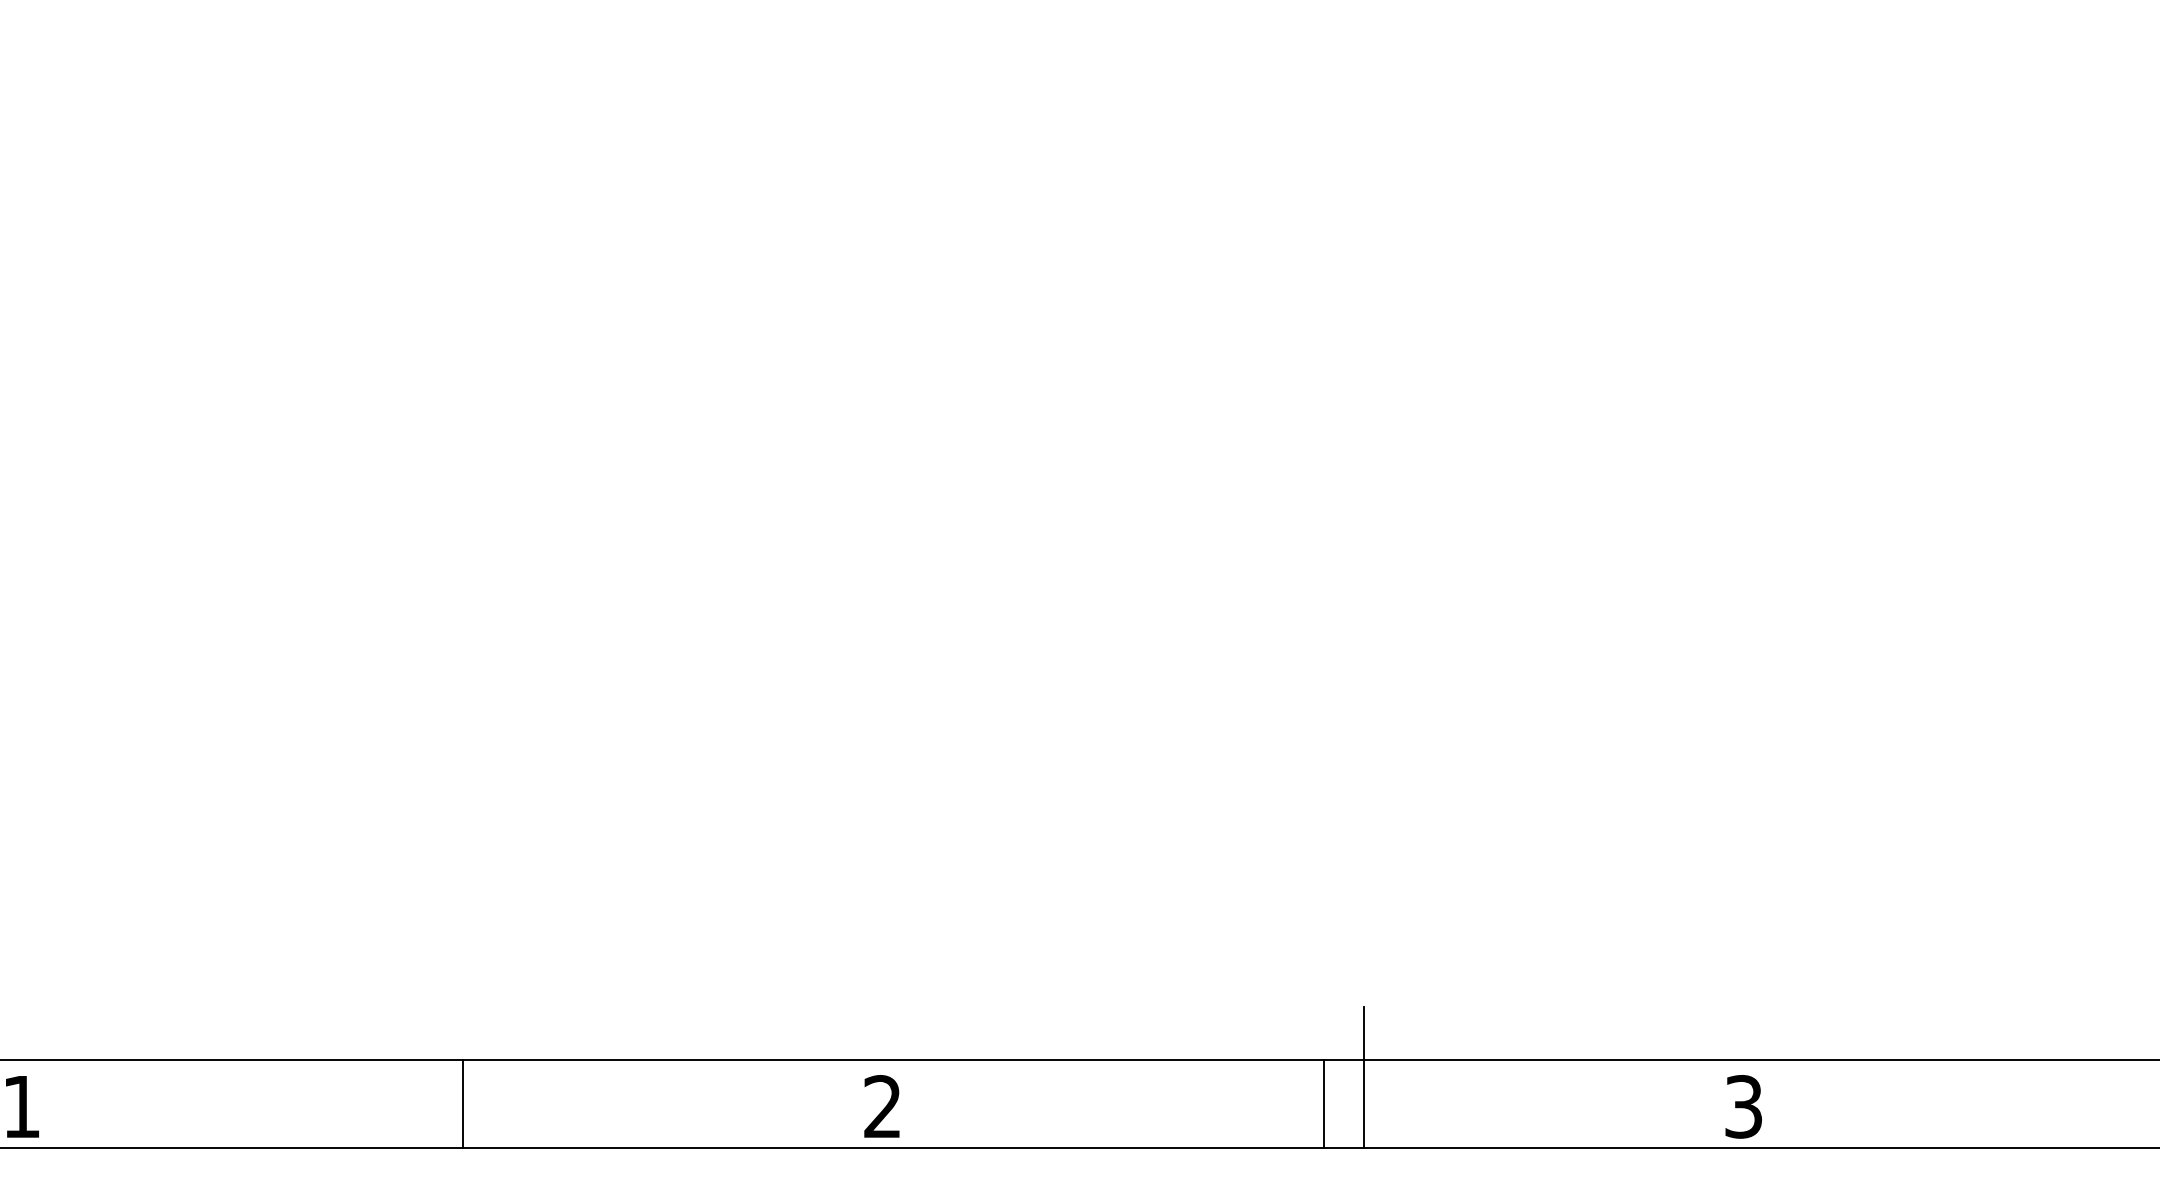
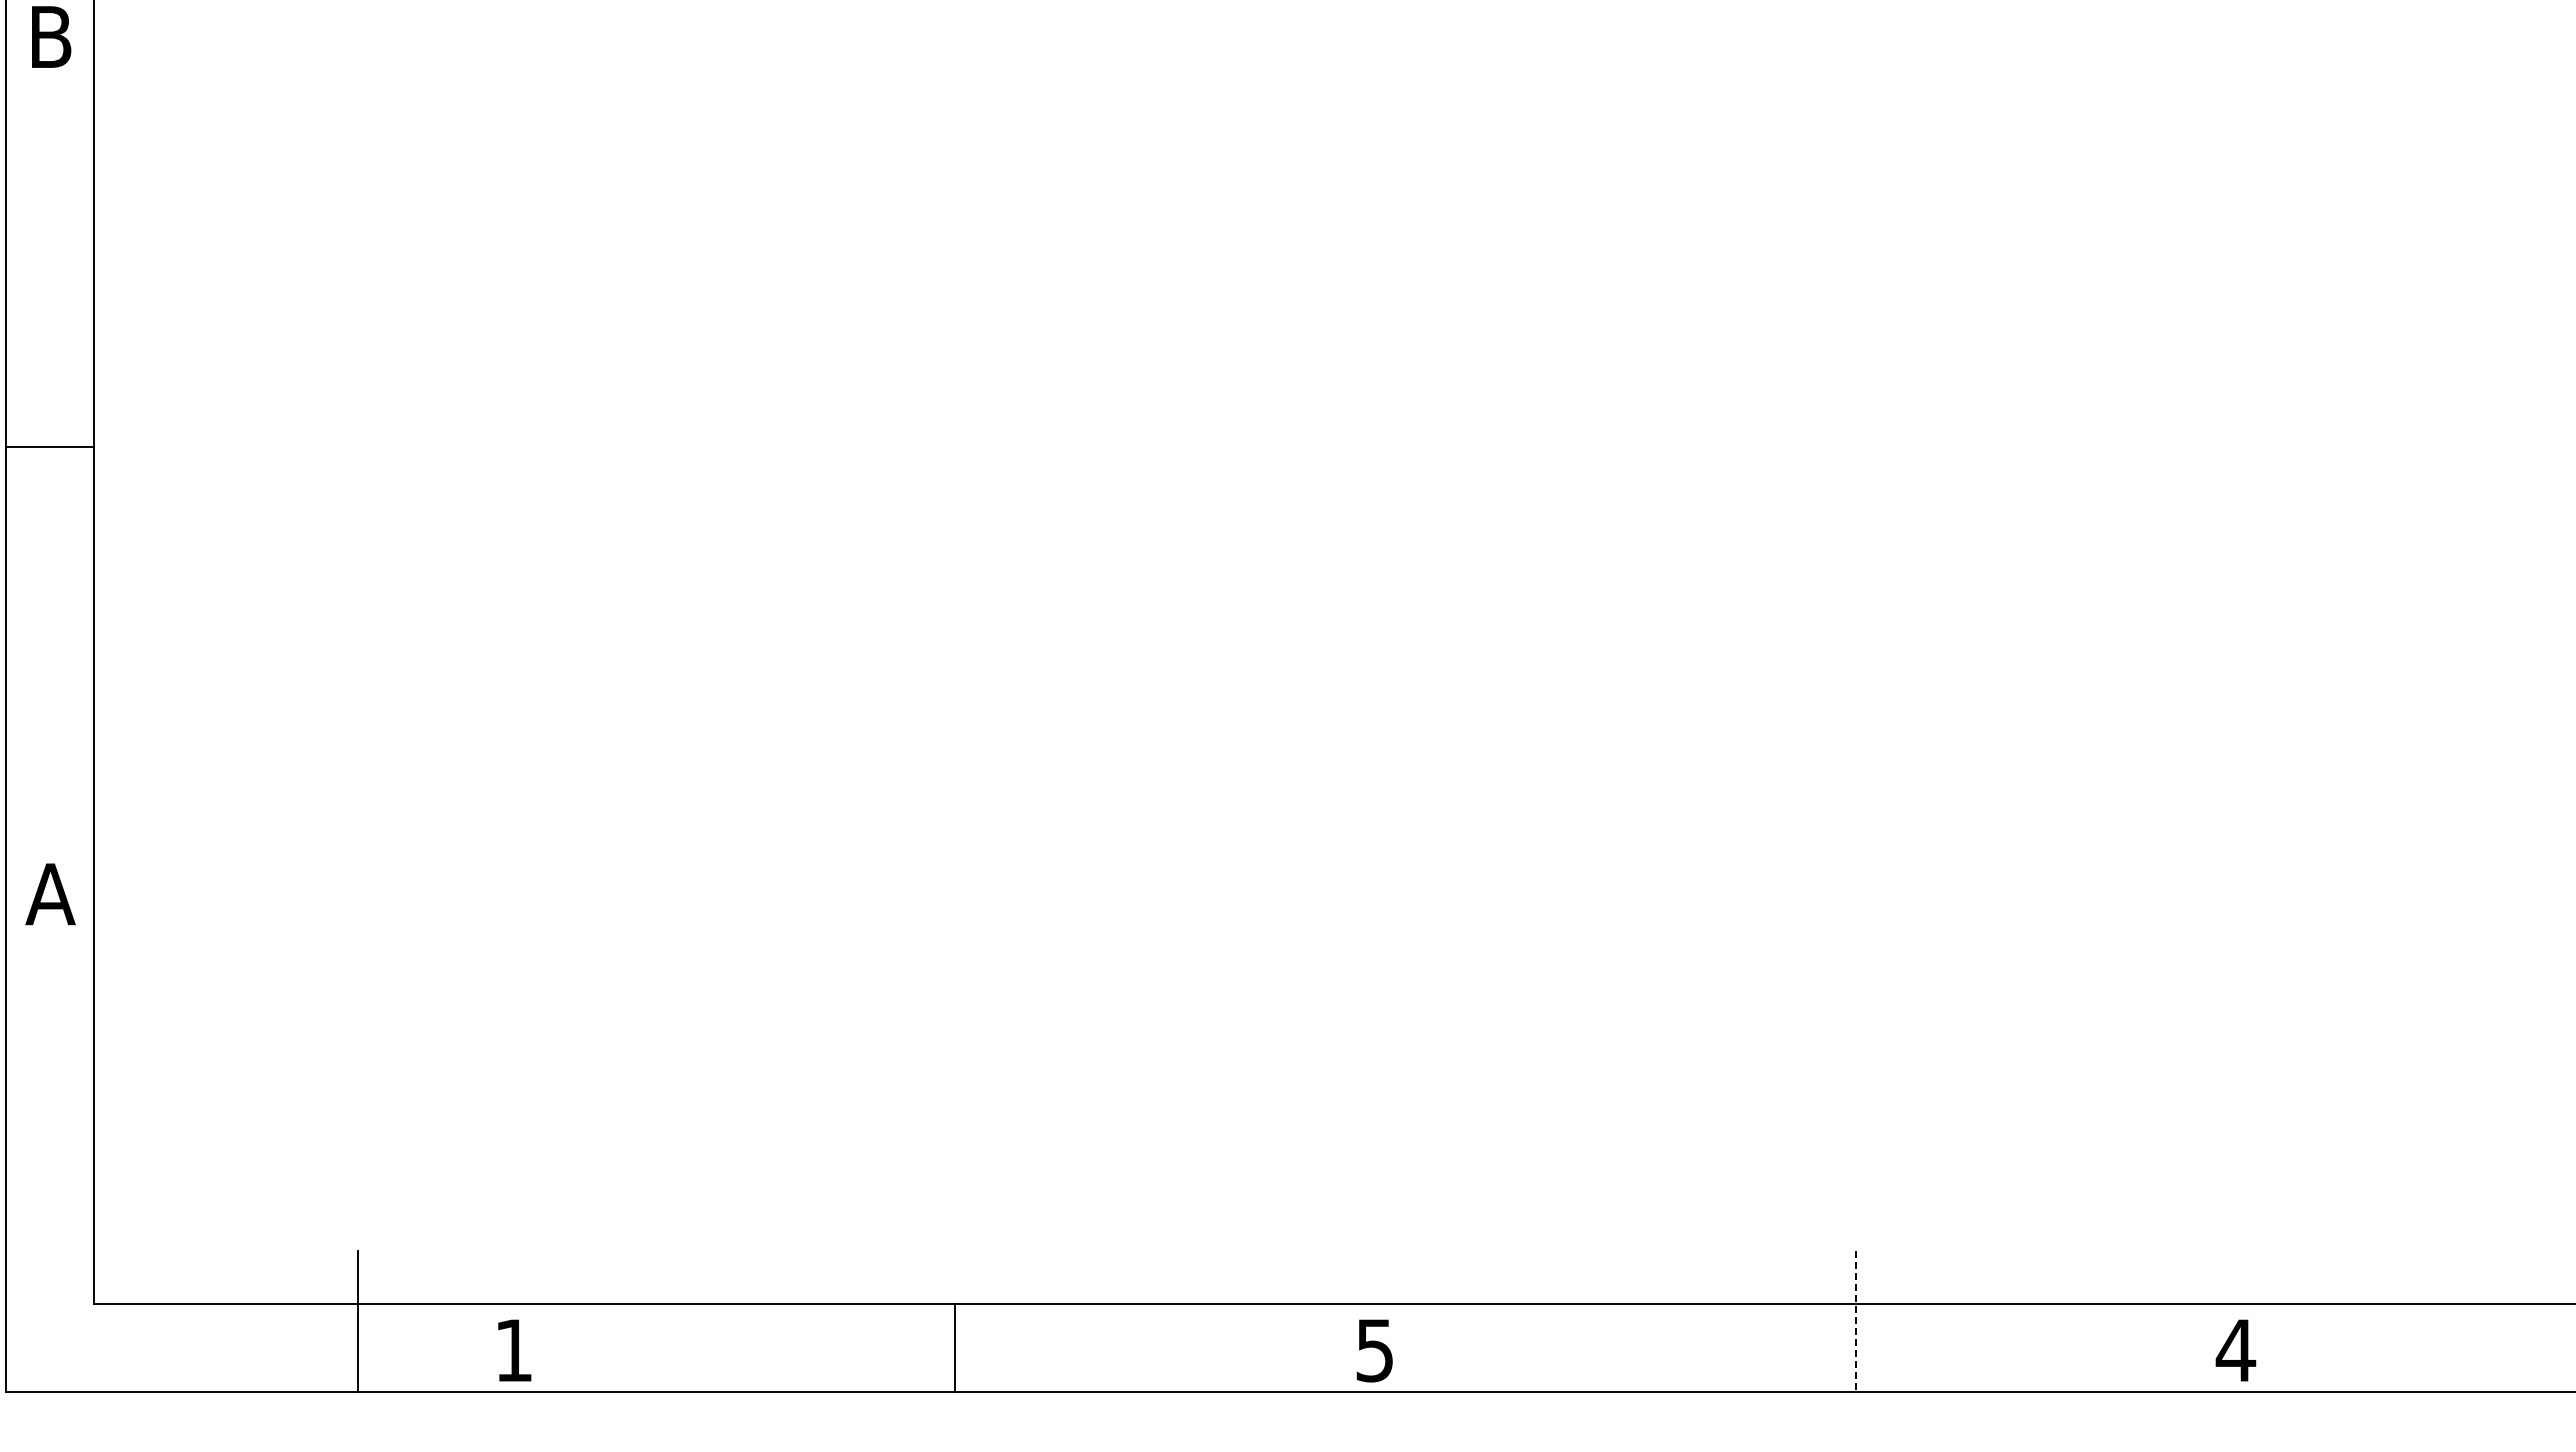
line: (1363, 1078) -> (1855, 1322), solid -> dashed
line: (1324, 1104) -> (1816, 1348), removed
text: (882, 1106) -> (1374, 1350), 2 -> 5
text: (1743, 1106) -> (2235, 1350), 3 -> 4

